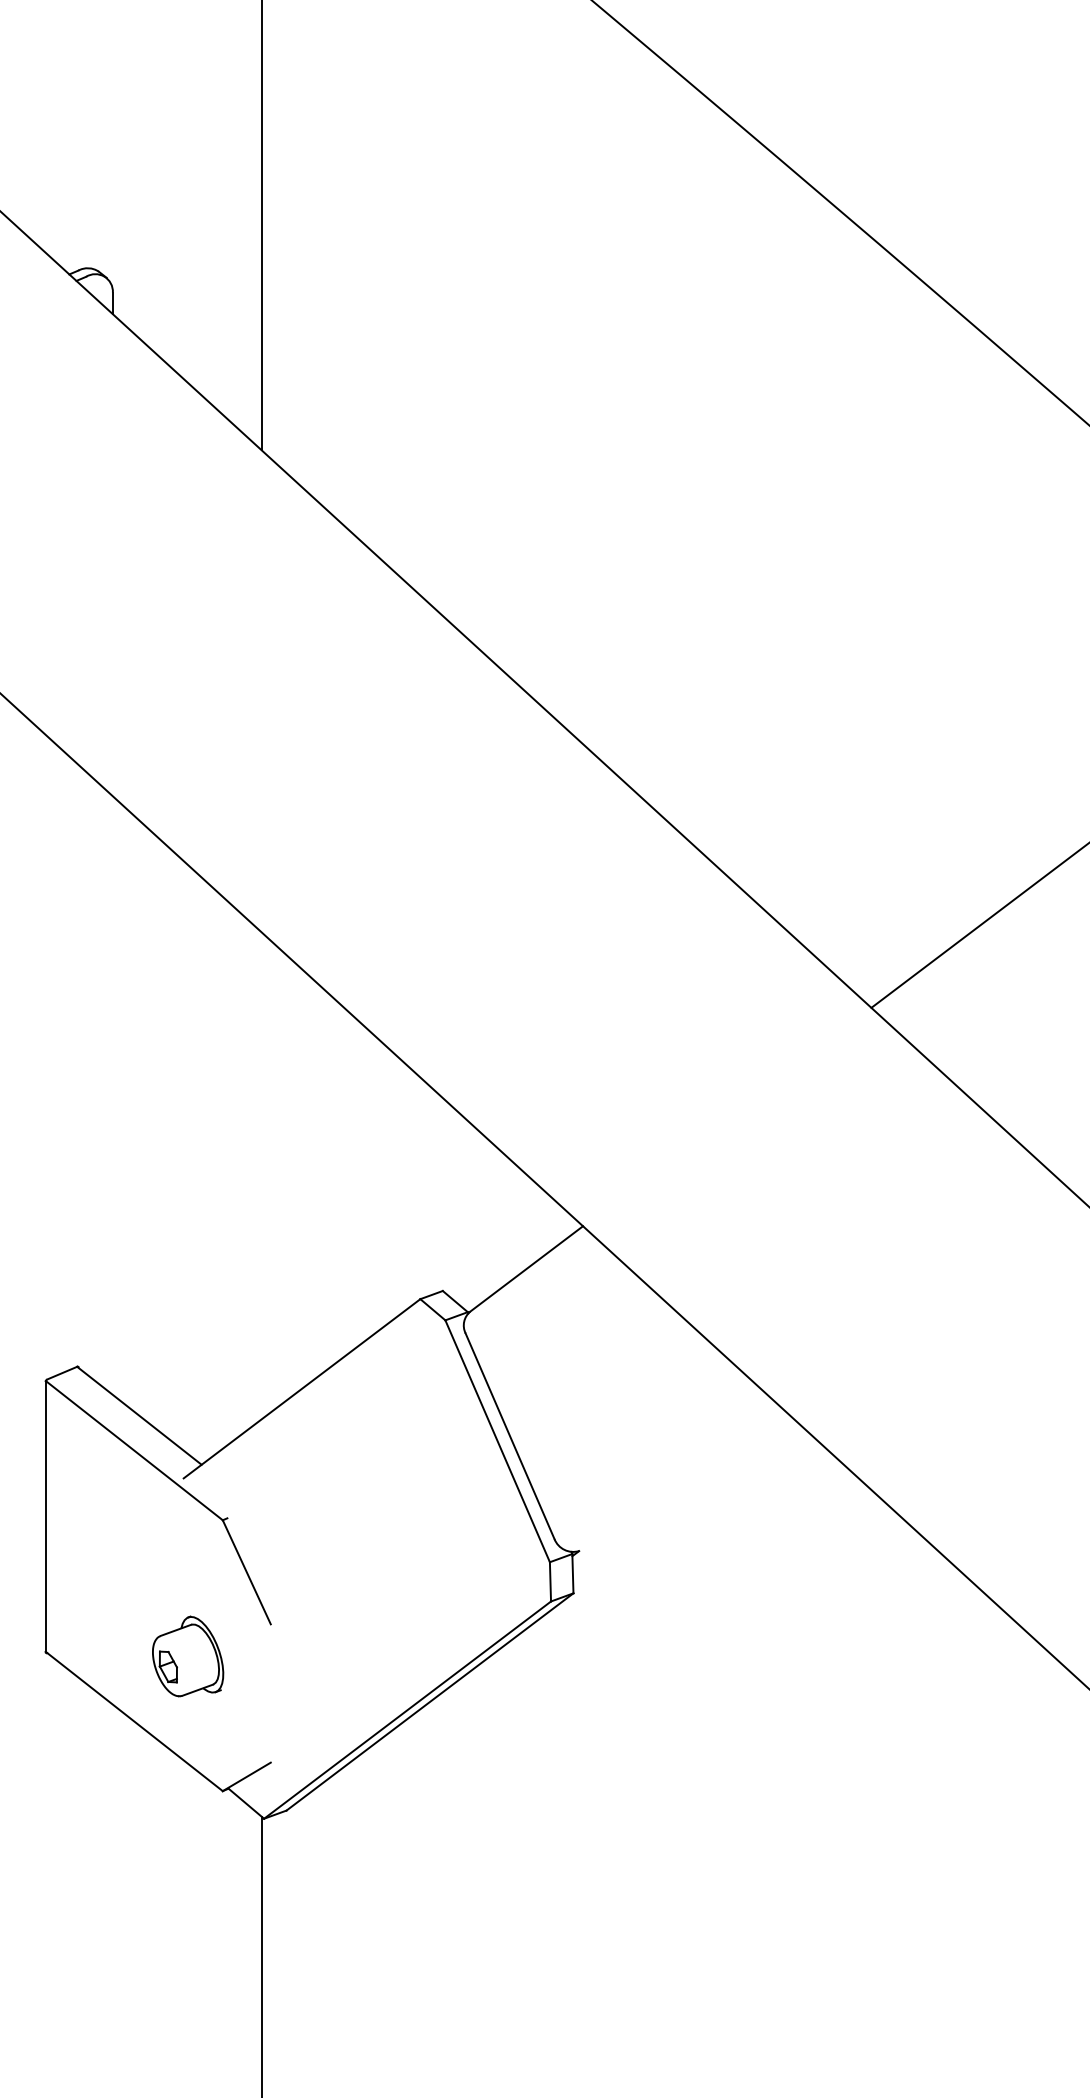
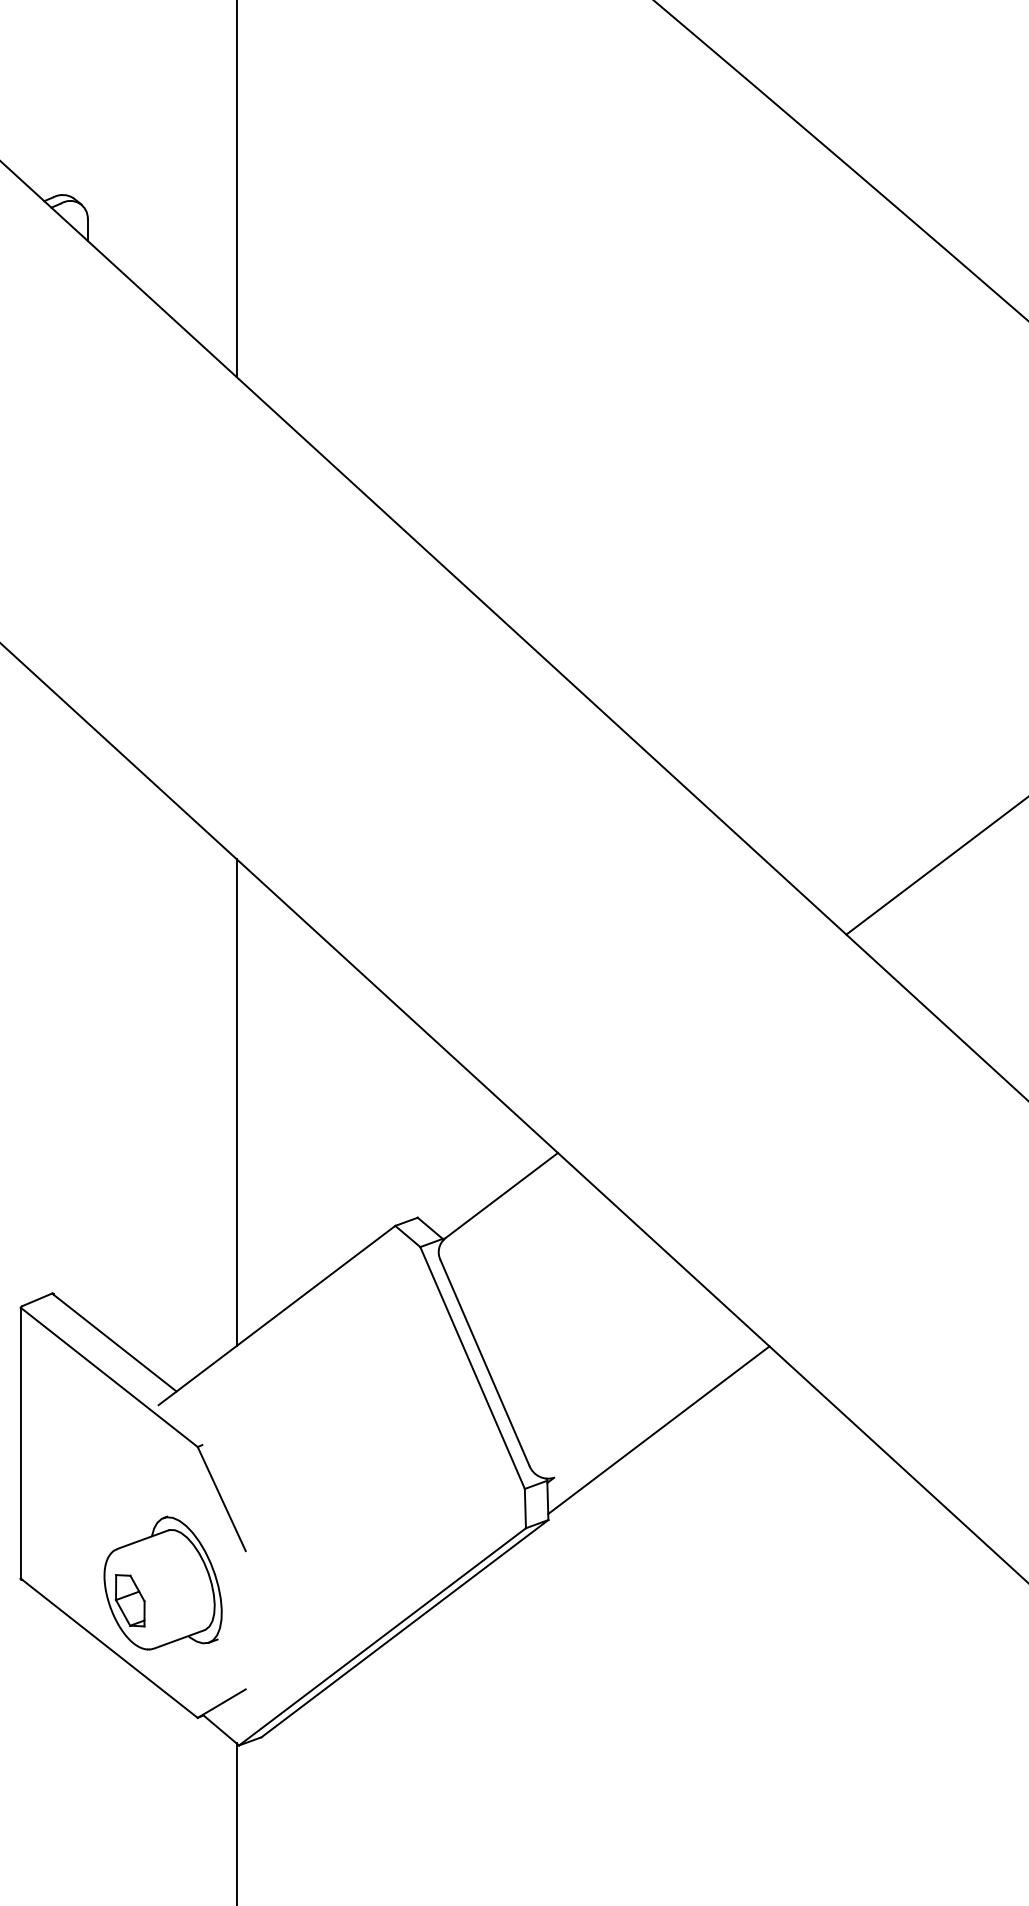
line: (261, 1175) -> (236, 1102), added
line: (683, 1503) -> (658, 1430), added
part: (187, 1656) -> (162, 1583), size x1.67

